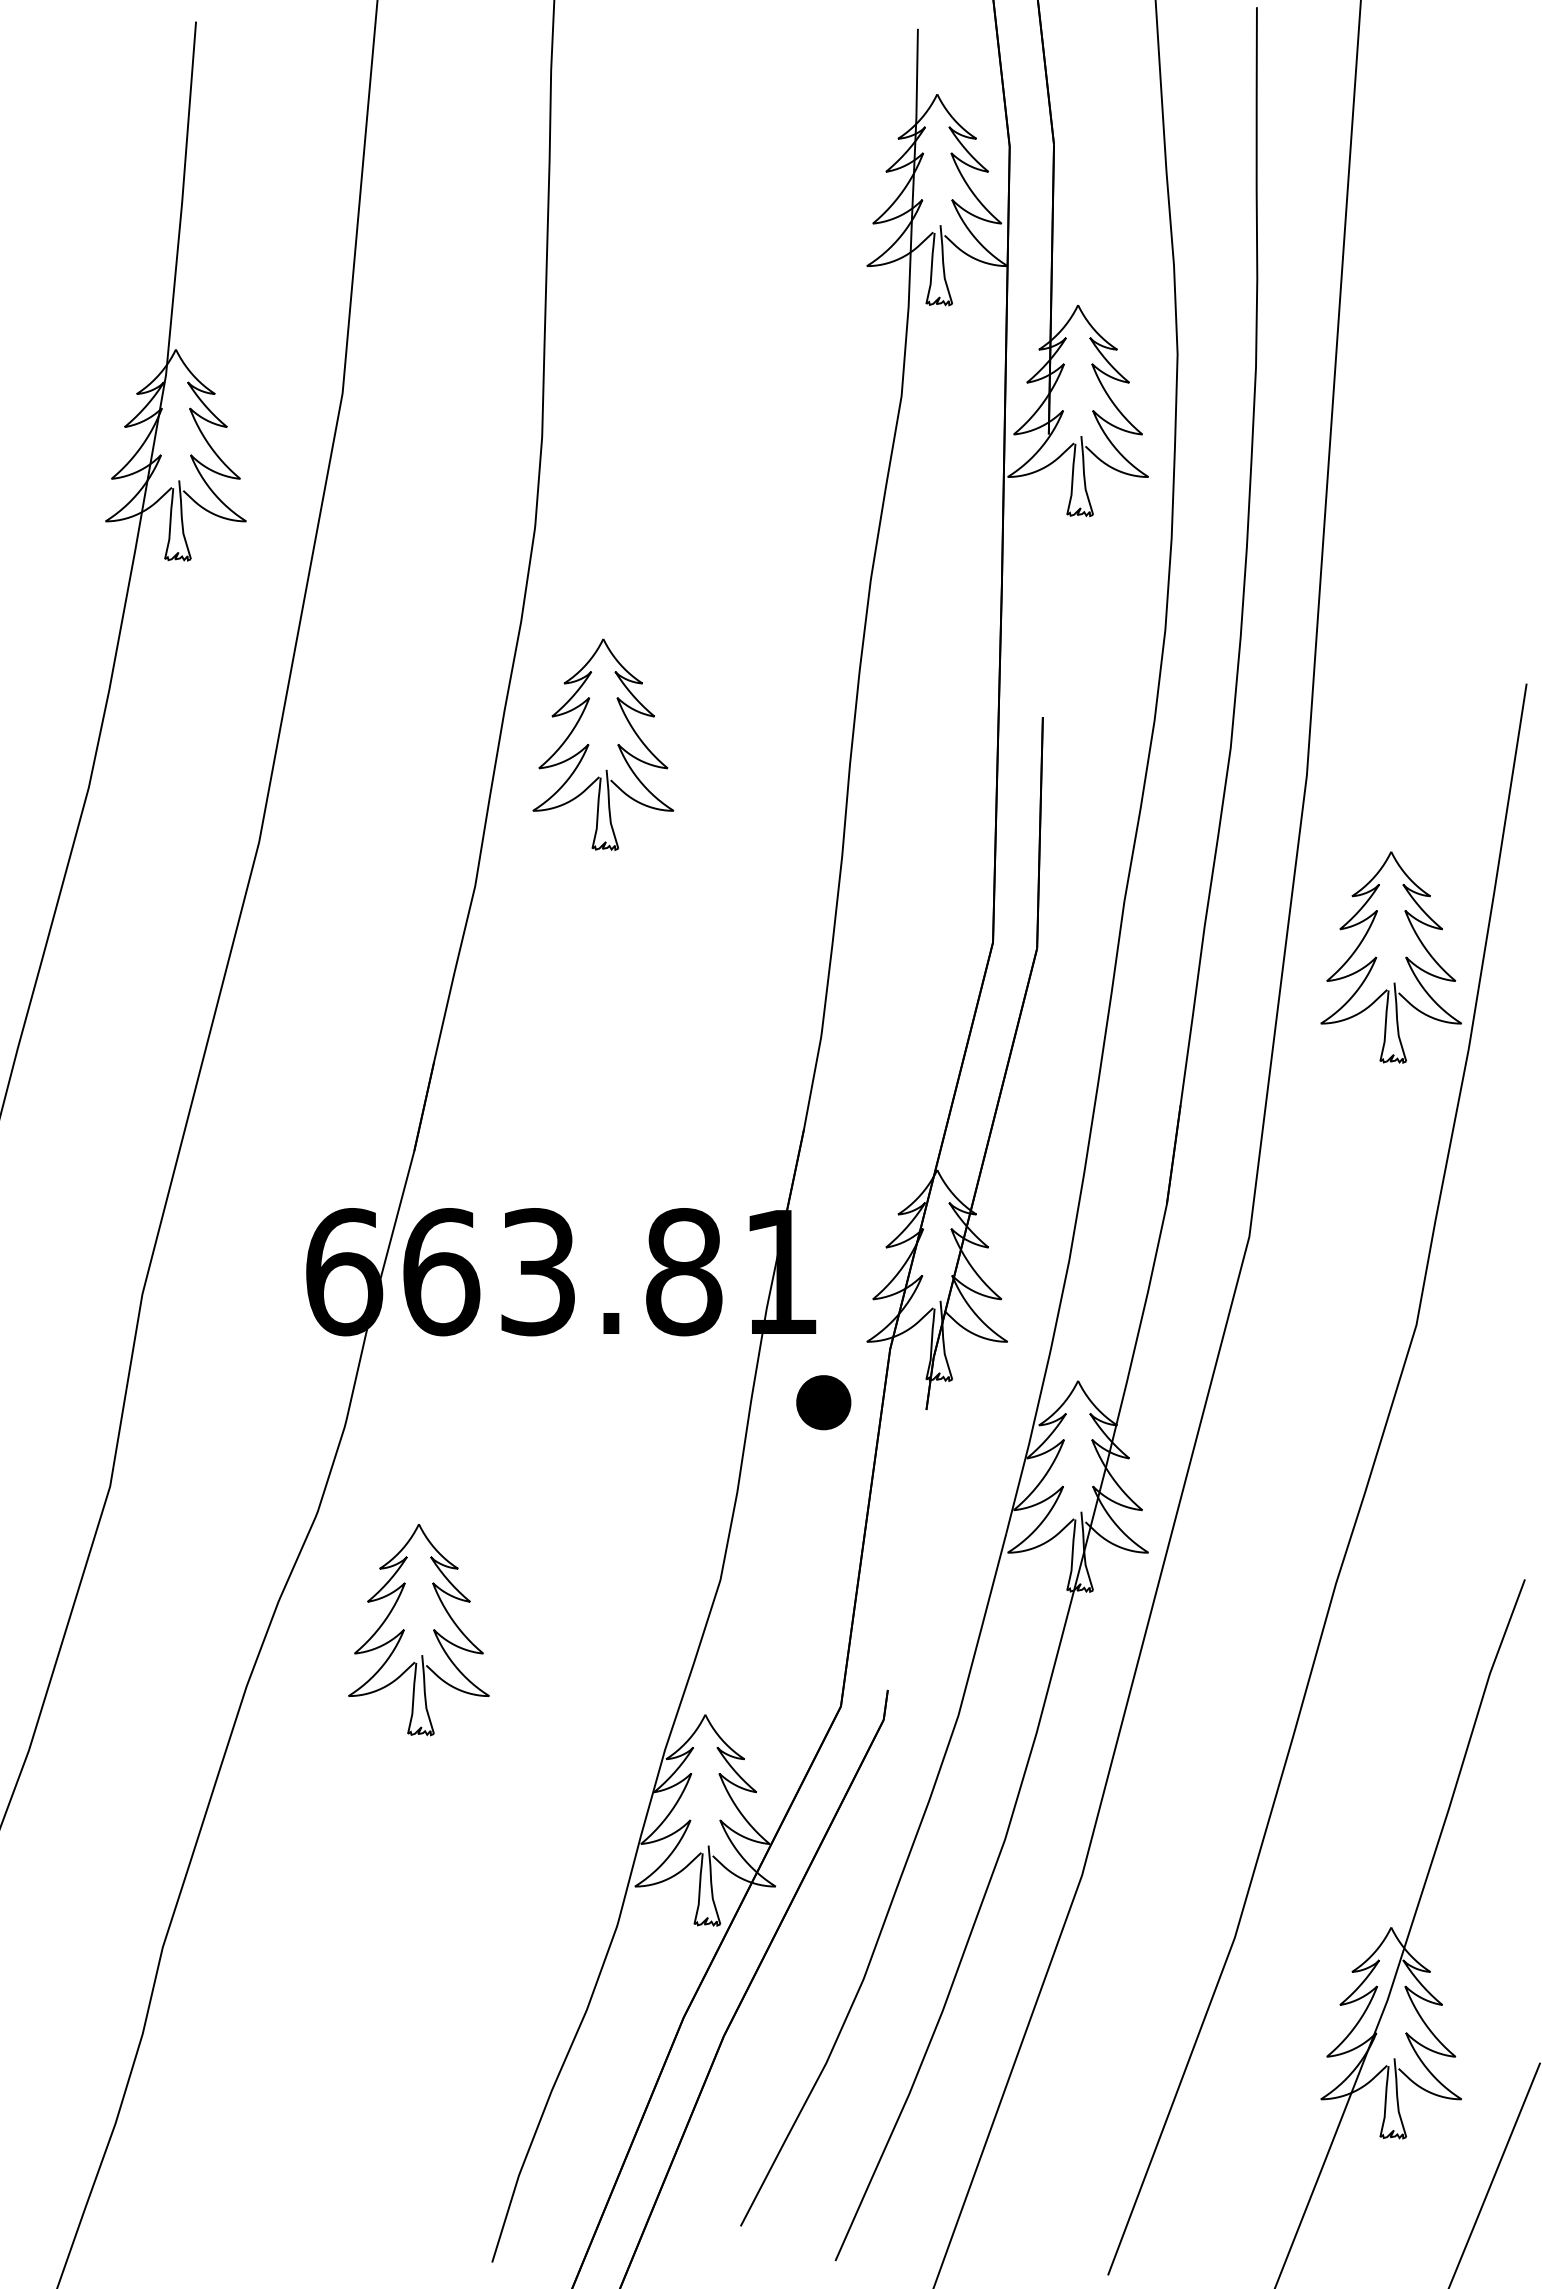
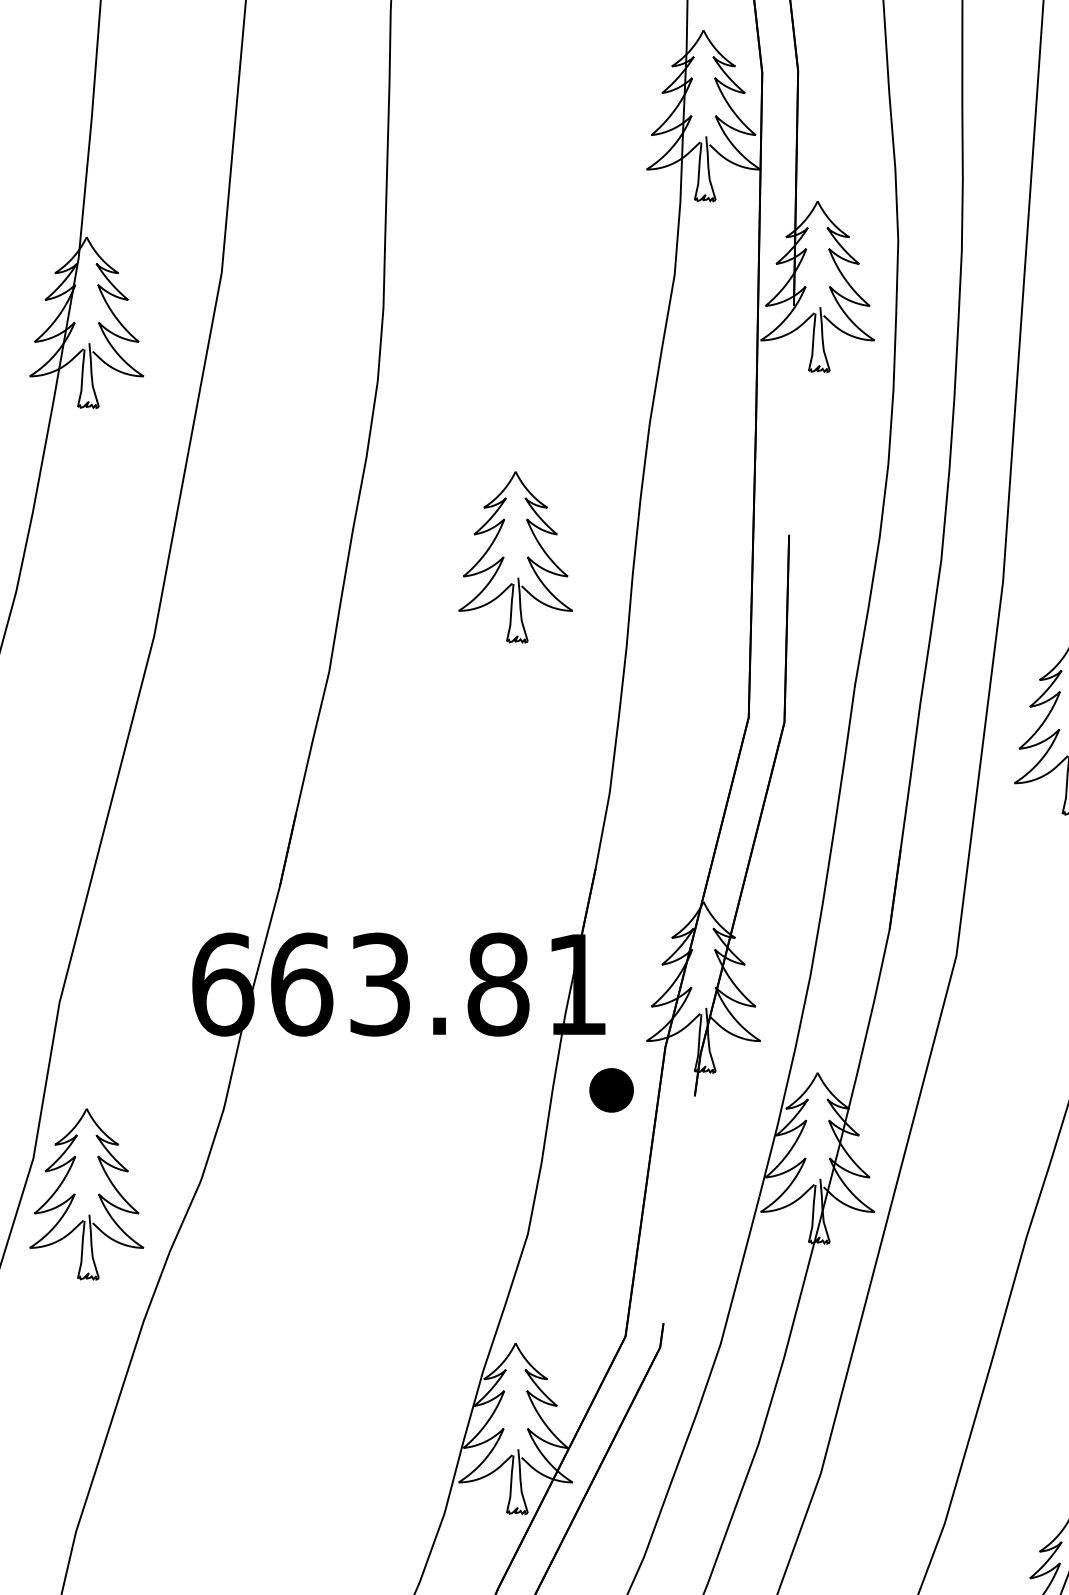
part: (589, 744) -> (504, 557), moved
part: (404, 1630) -> (75, 1194), moved

